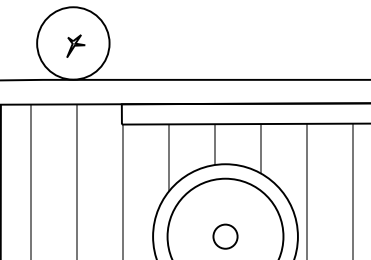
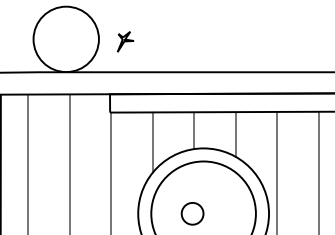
part: (75, 45) -> (125, 41), moved
circle: (225, 236) -> (192, 213), moved

